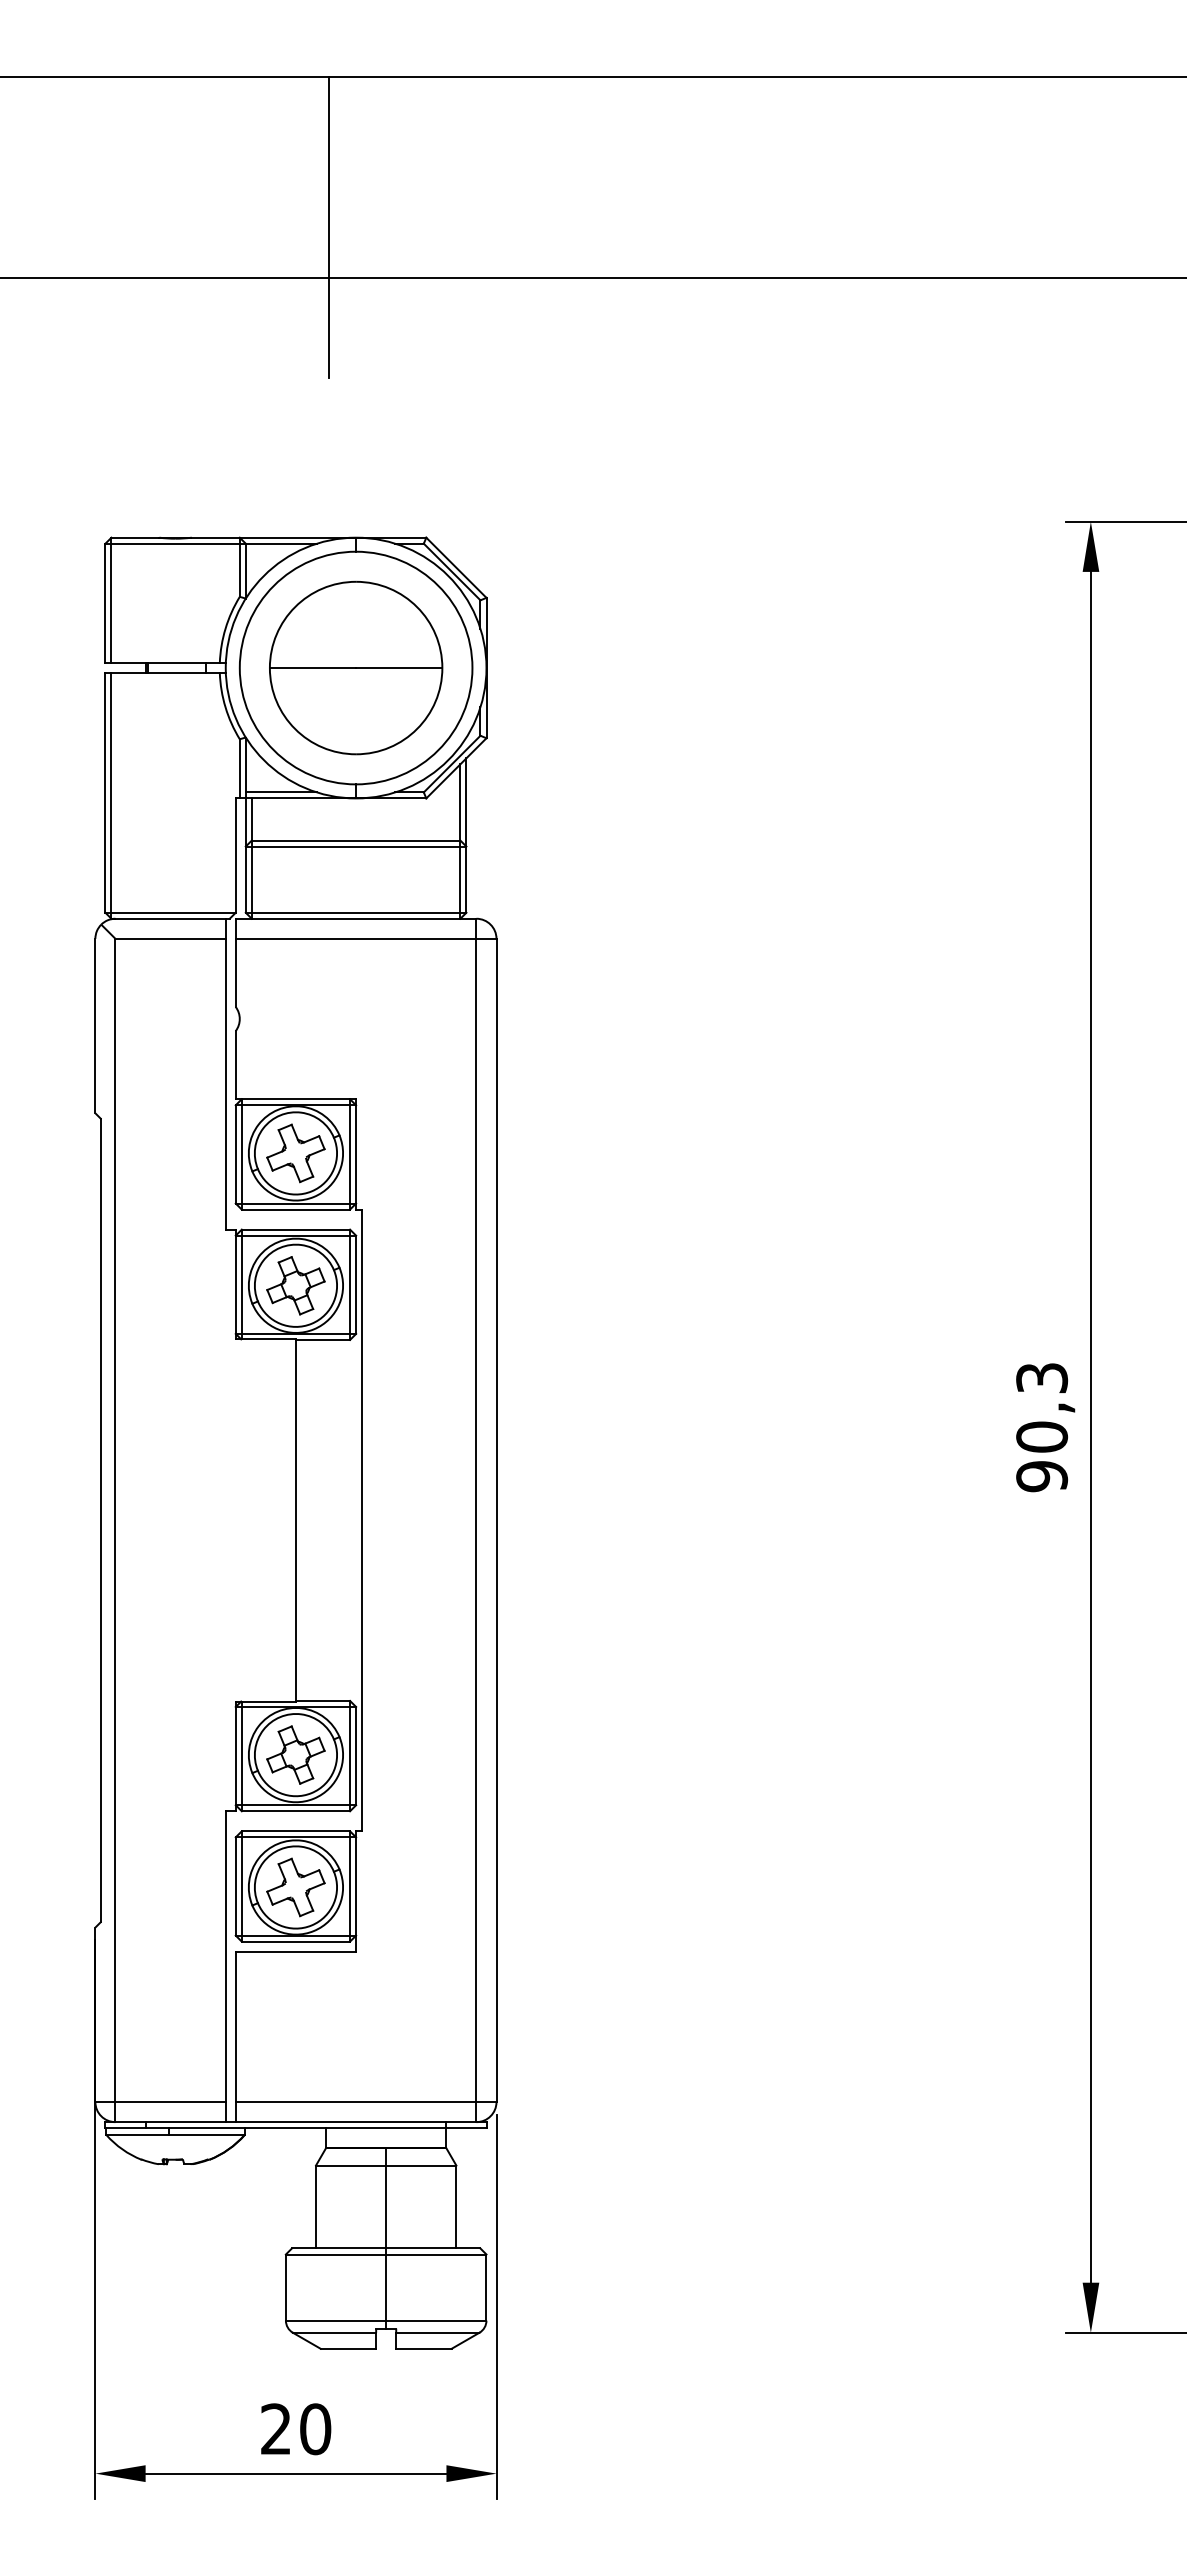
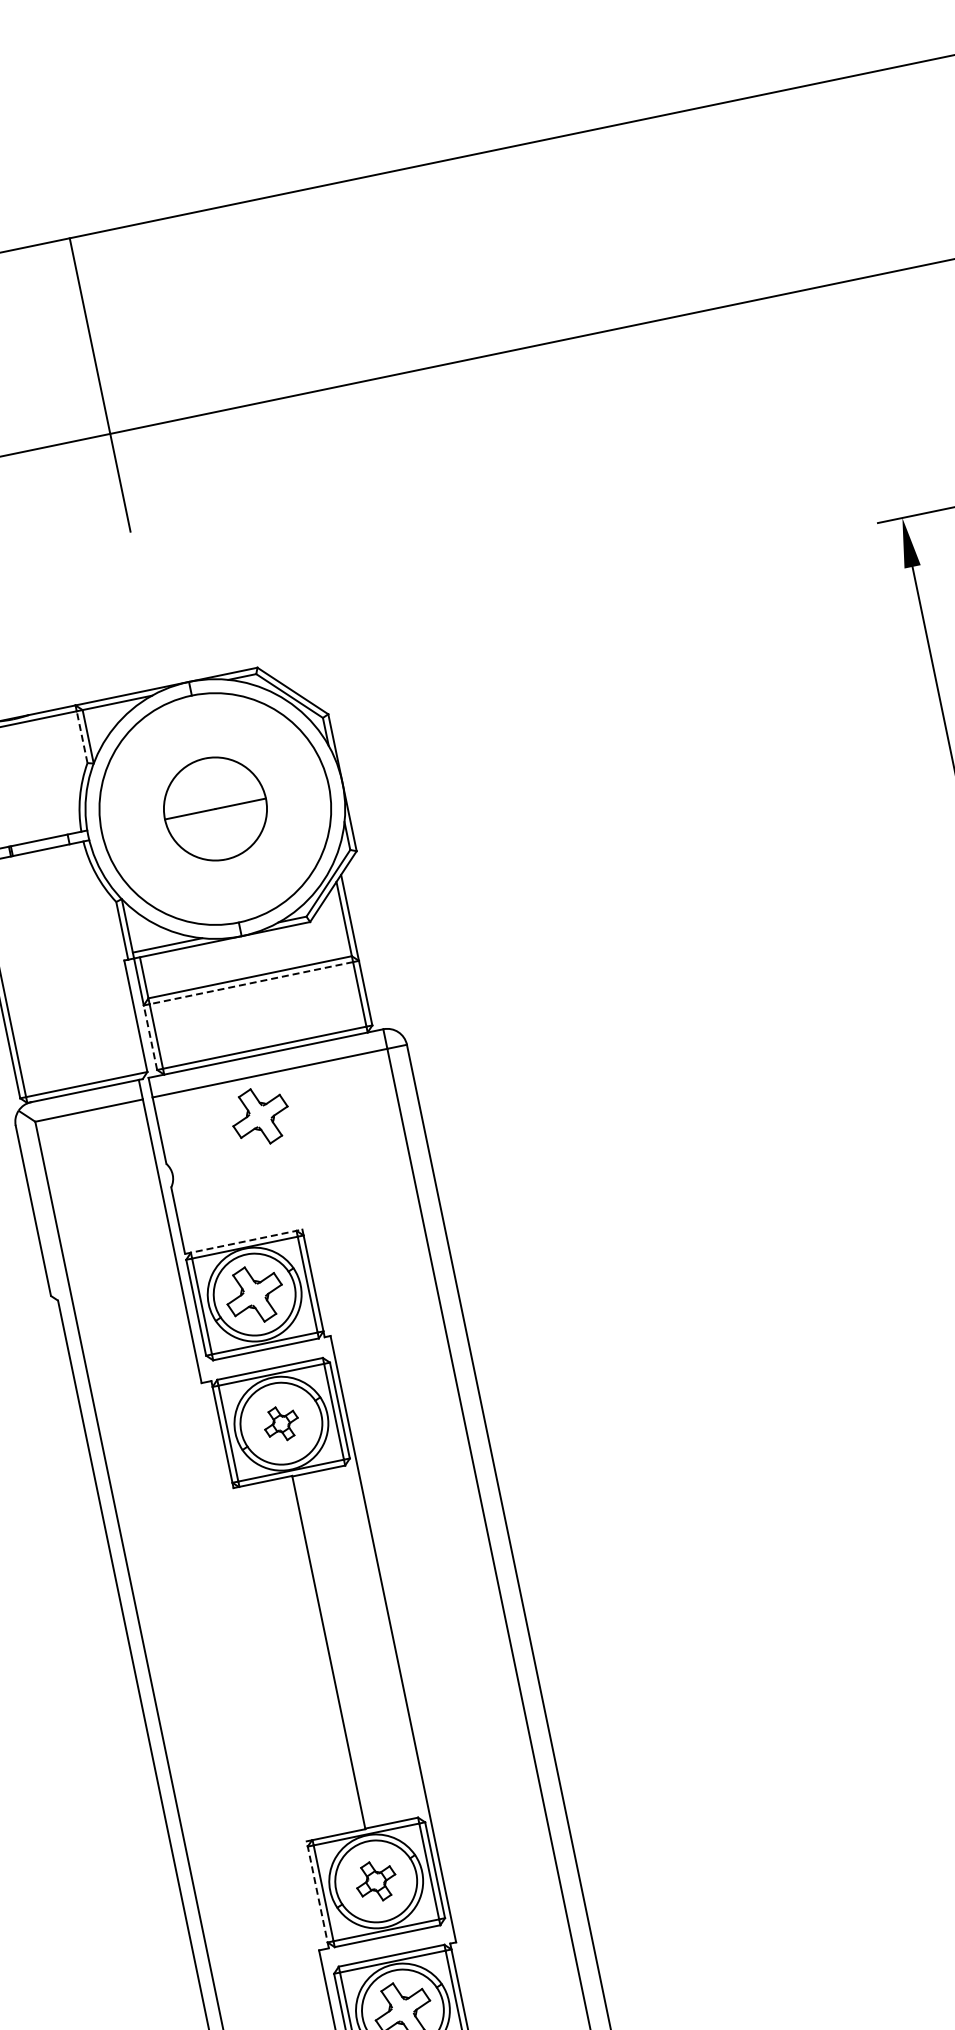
line: (239, 570) -> (81, 737), solid -> dashed
part: (356, 667) -> (215, 808), size x0.6
line: (355, 846) -> (250, 983), solid -> dashed
line: (245, 879) -> (150, 1037), solid -> dashed
part: (337, 979) -> (260, 1116), added
line: (296, 1099) -> (244, 1241), solid -> dashed
part: (295, 1285) -> (280, 1423), size x0.6
part: (295, 1754) -> (375, 1880), size x0.7
line: (235, 1756) -> (317, 1894), solid -> dashed

